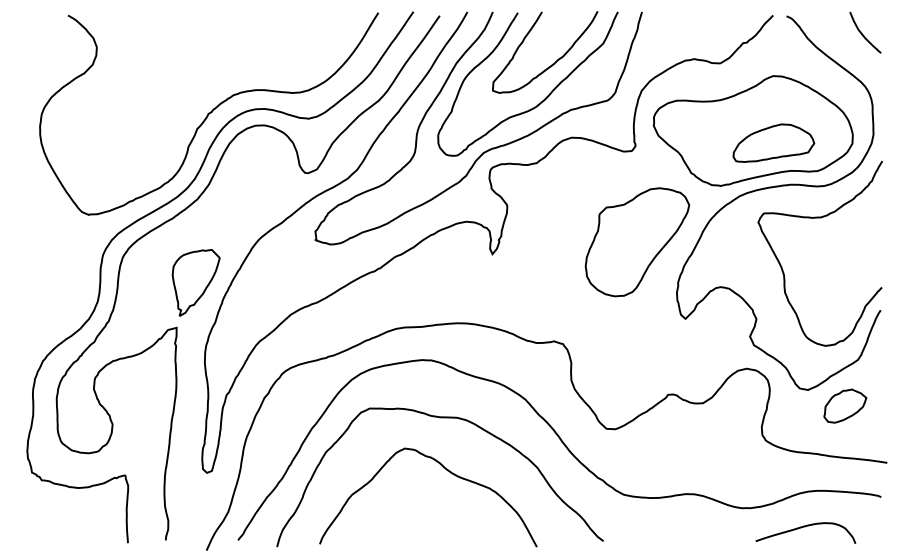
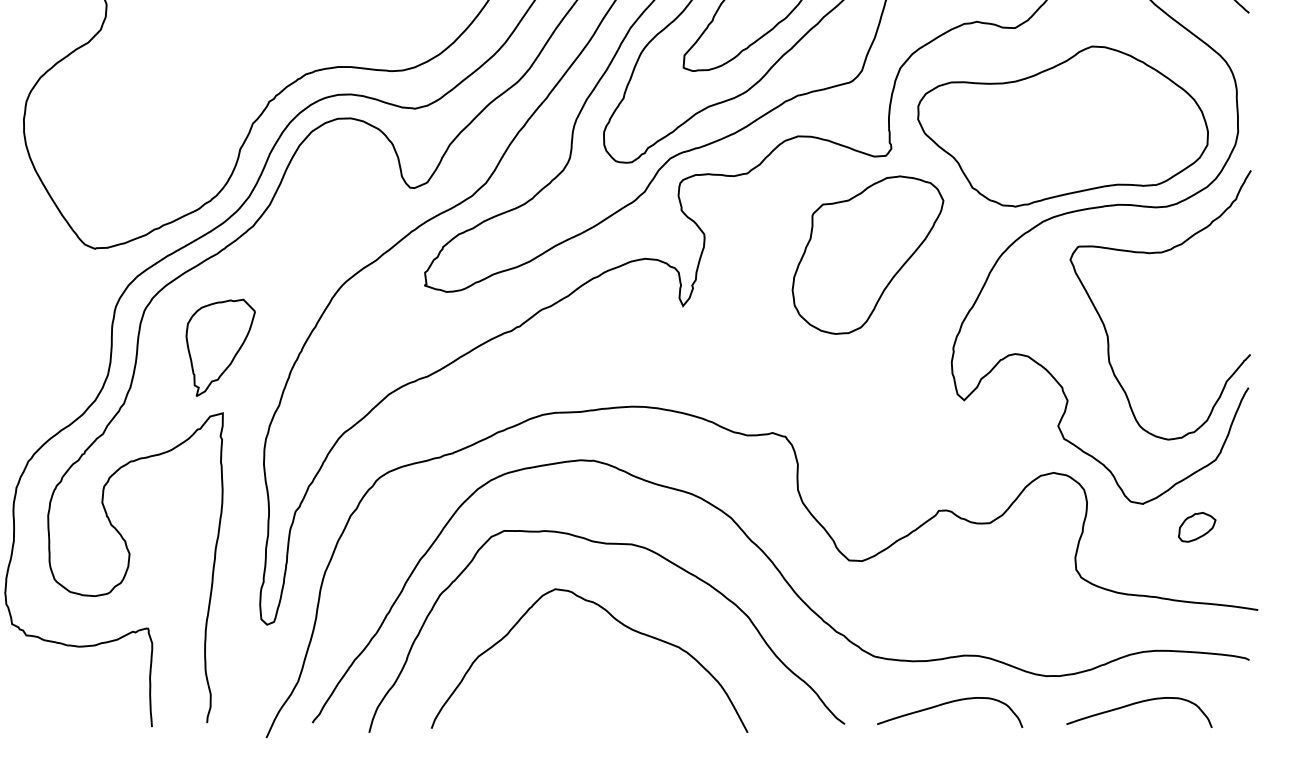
part: (773, 142) -> (1092, 143), removed
part: (637, 242) -> (868, 255), moved
part: (195, 282) -> (219, 347), moved
part: (845, 405) -> (1197, 526), size x0.6
curve: (675, 527) -> (949, 704), added

